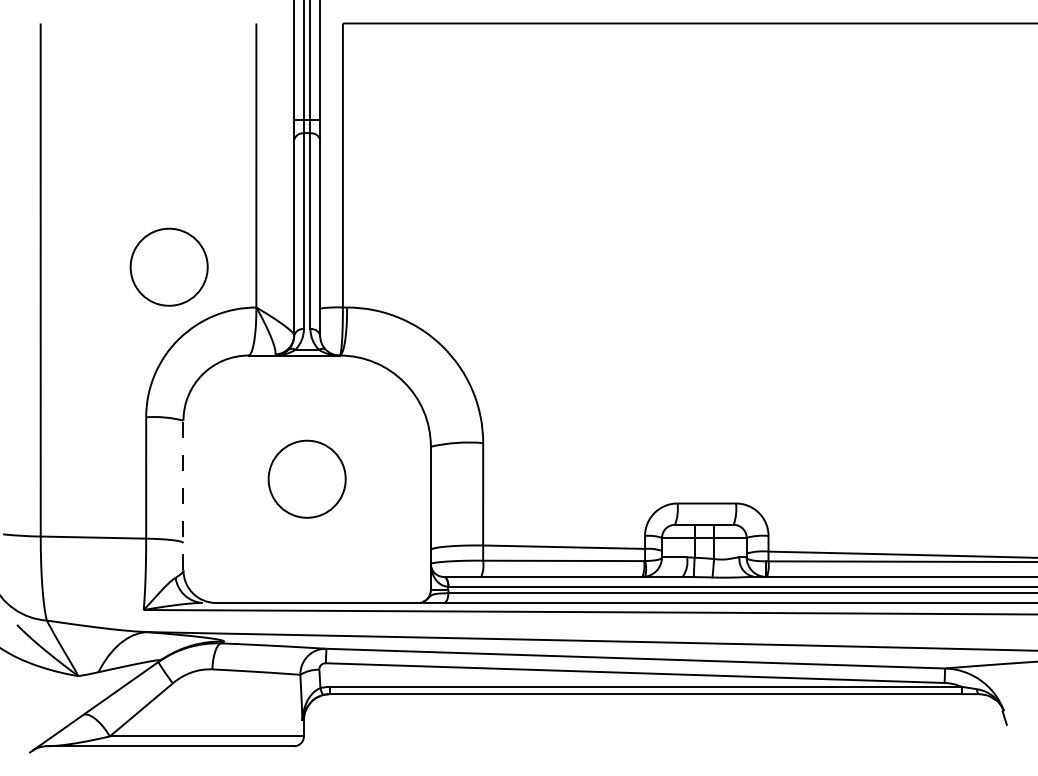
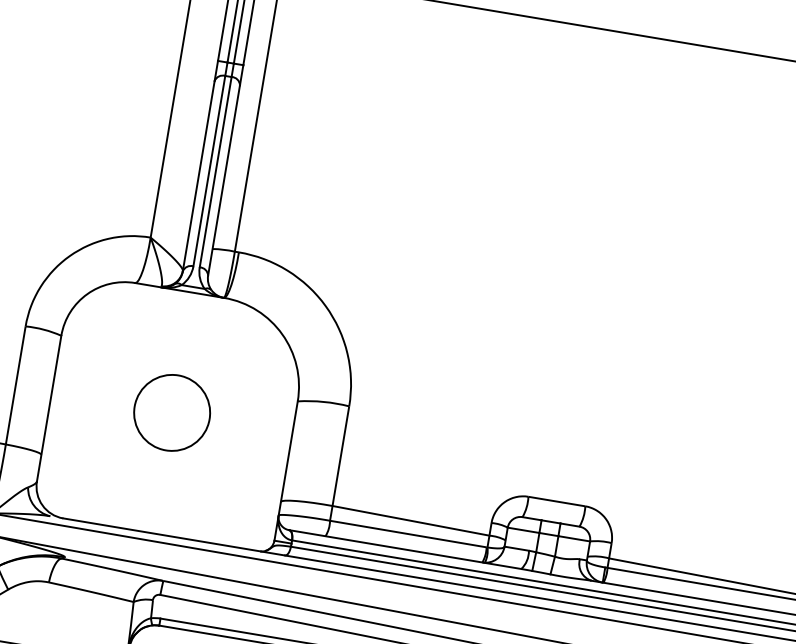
circle: (168, 266) -> (71, 183), removed
line: (183, 495) -> (49, 408), dashed -> solid

